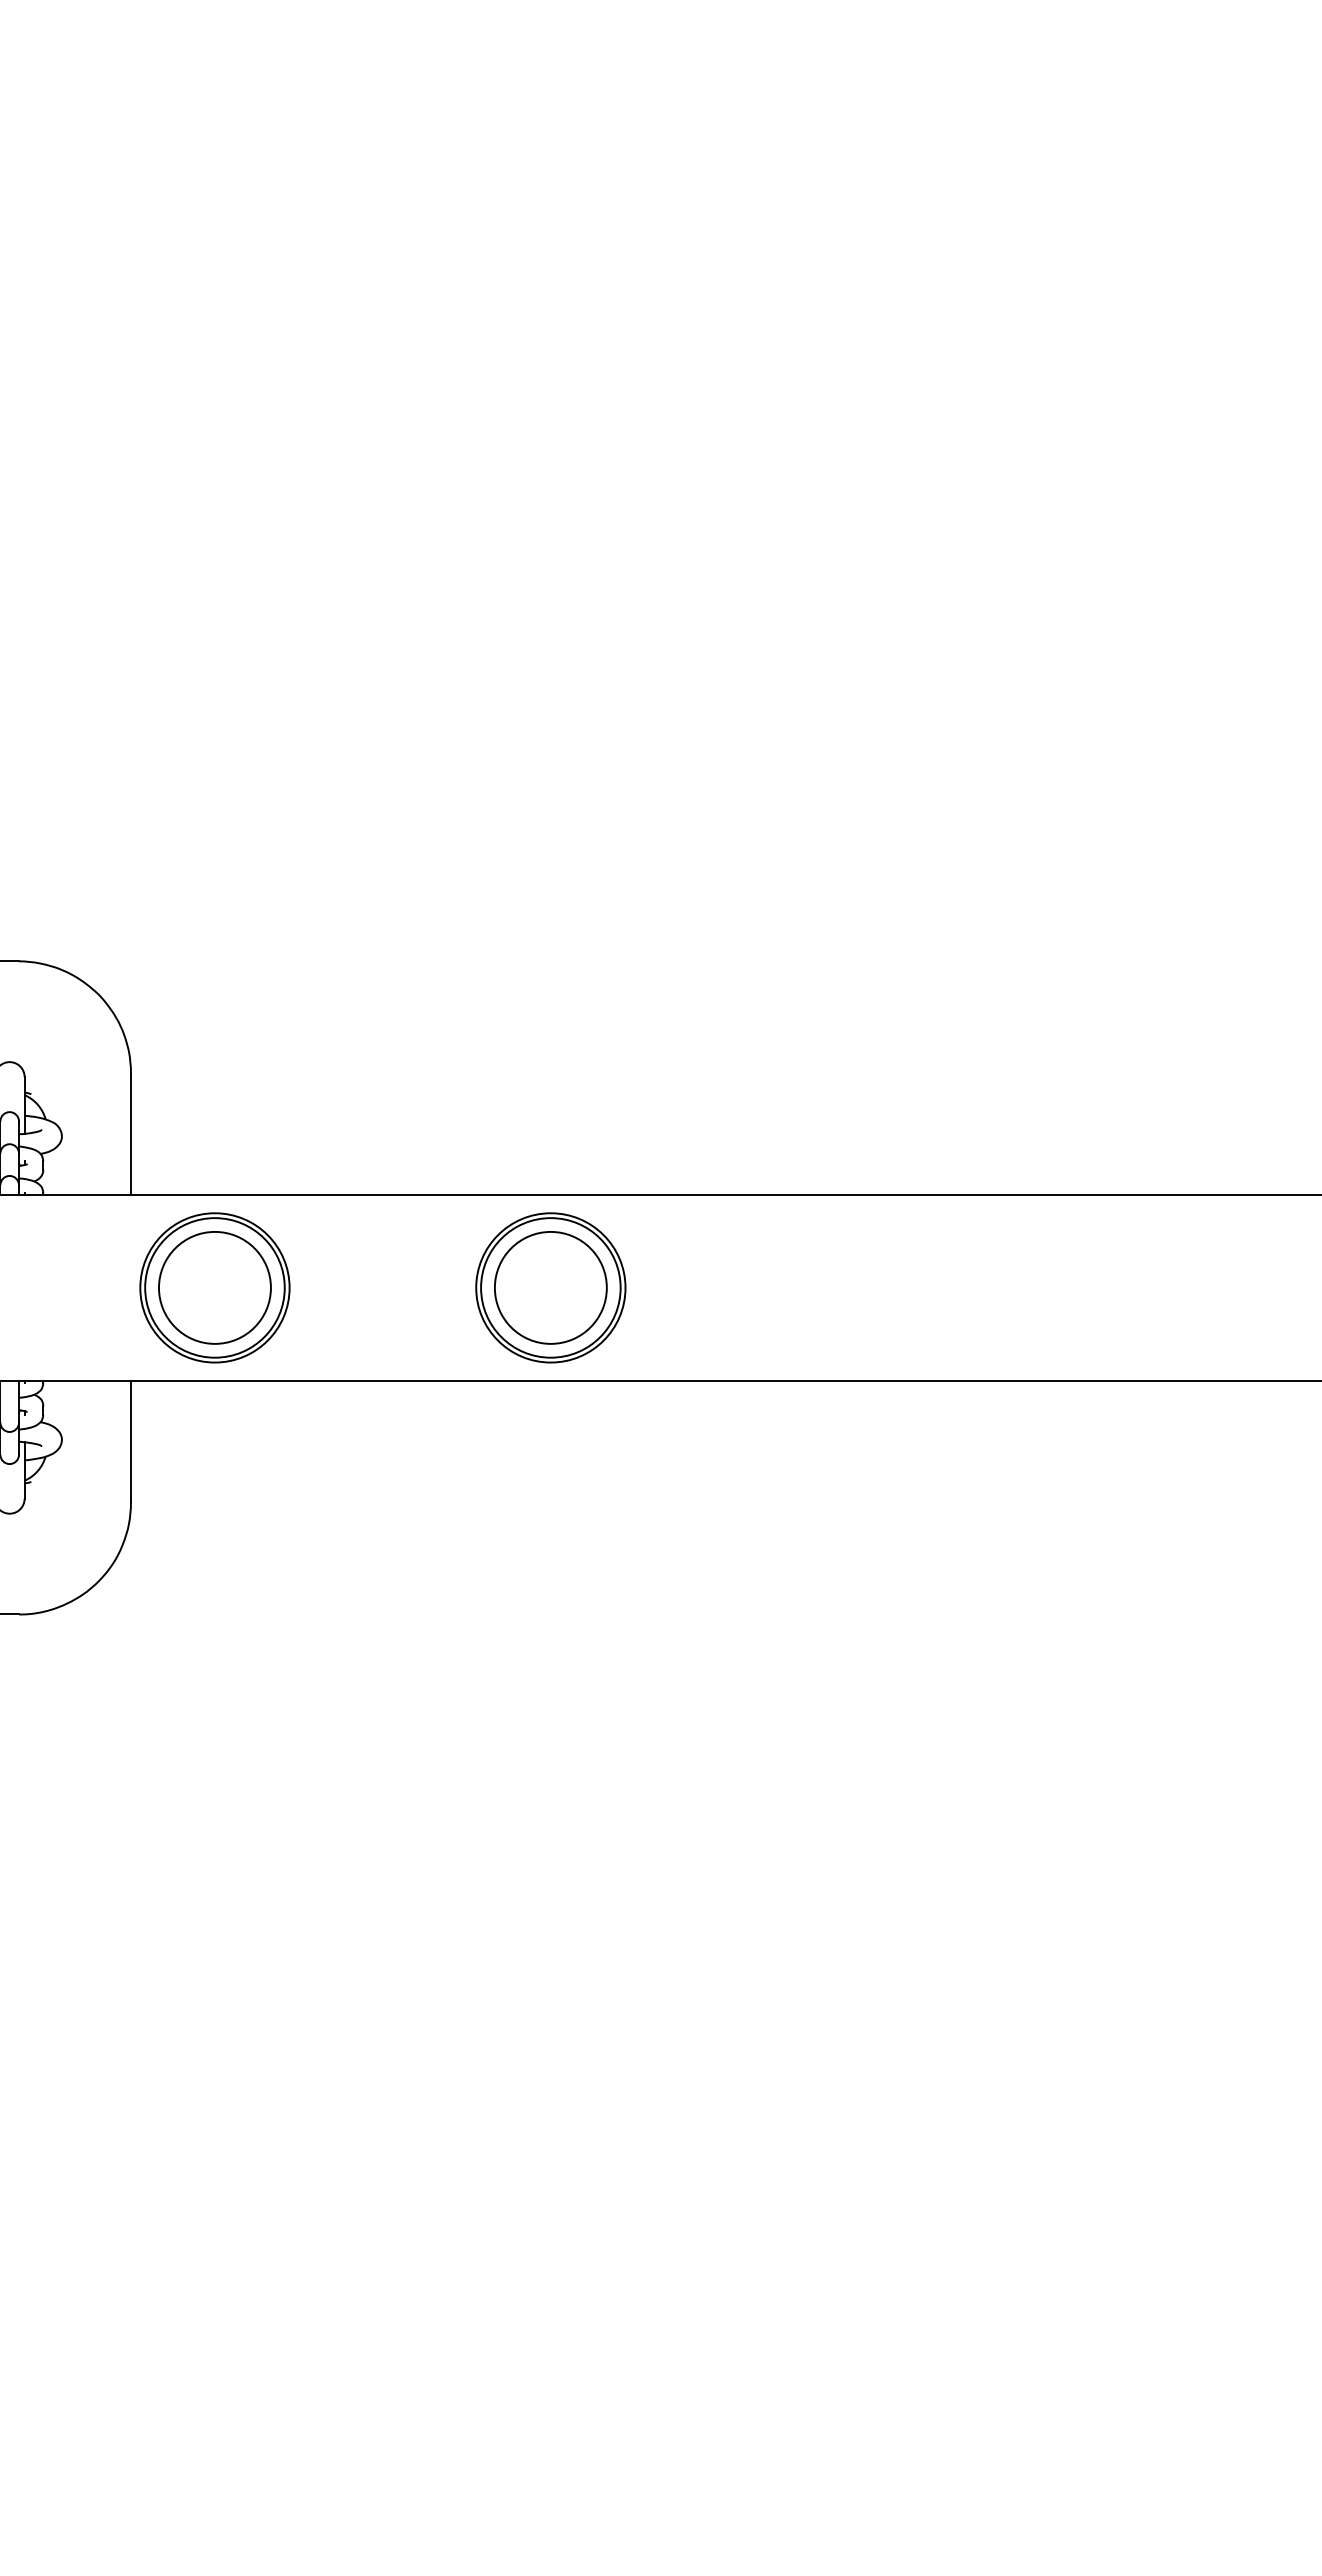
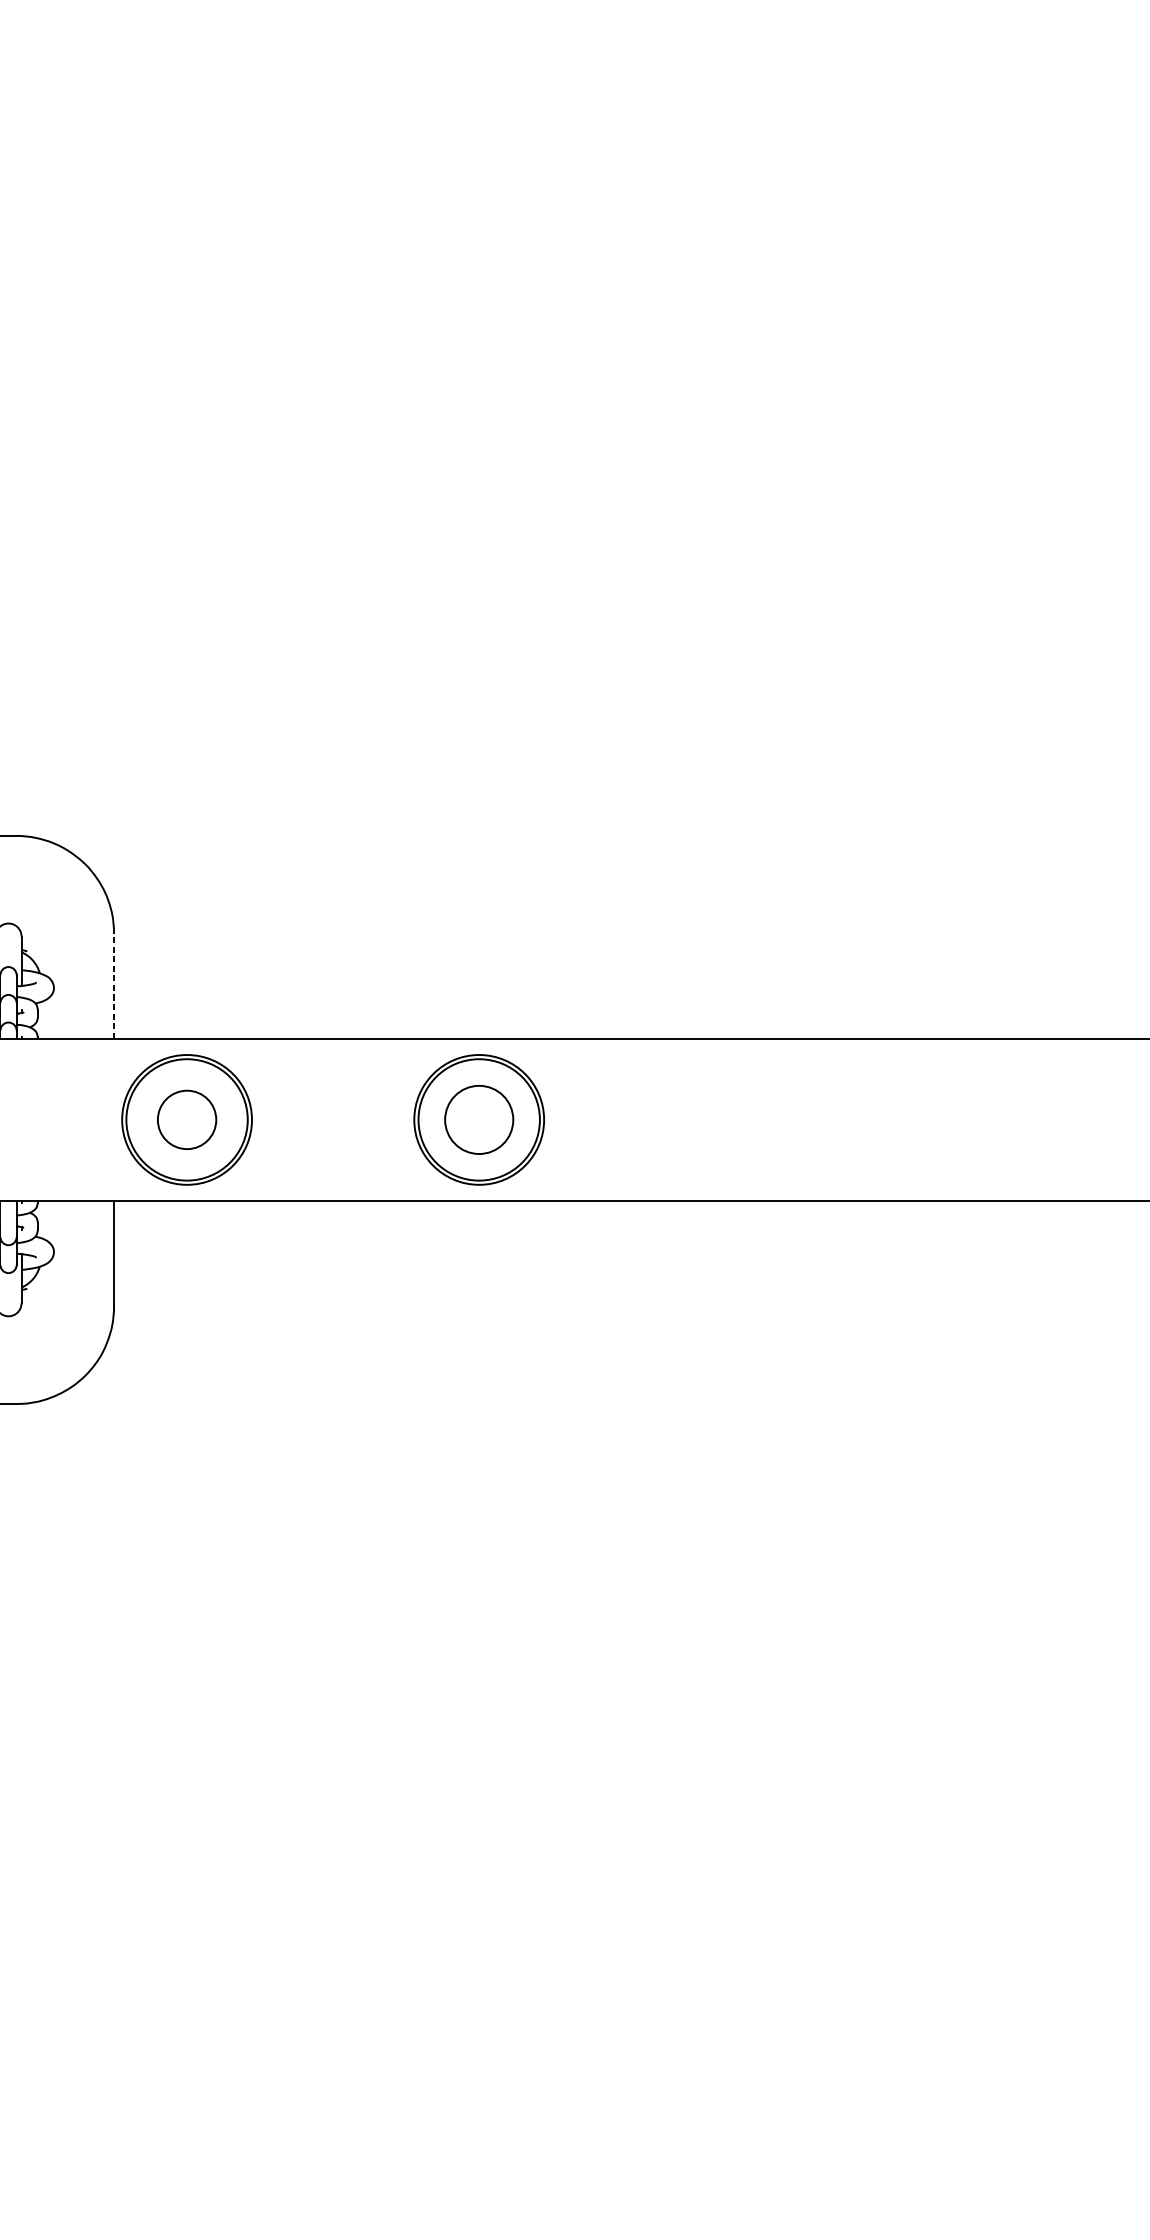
line: (130, 1133) -> (113, 985), solid -> dashed
circle: (214, 1287) -> (186, 1119), size x0.6
circle: (550, 1287) -> (478, 1119), size x0.7

